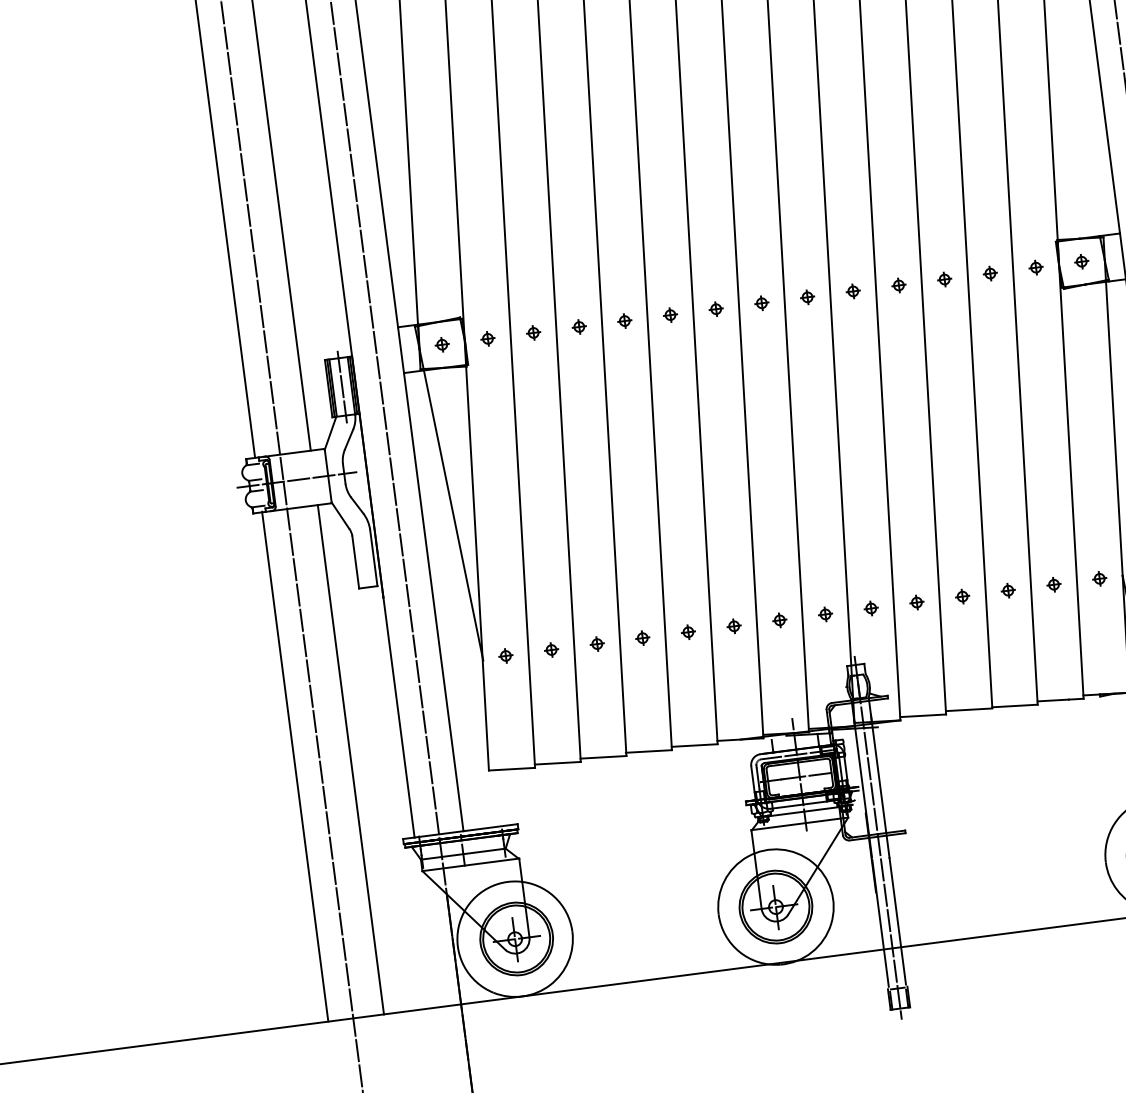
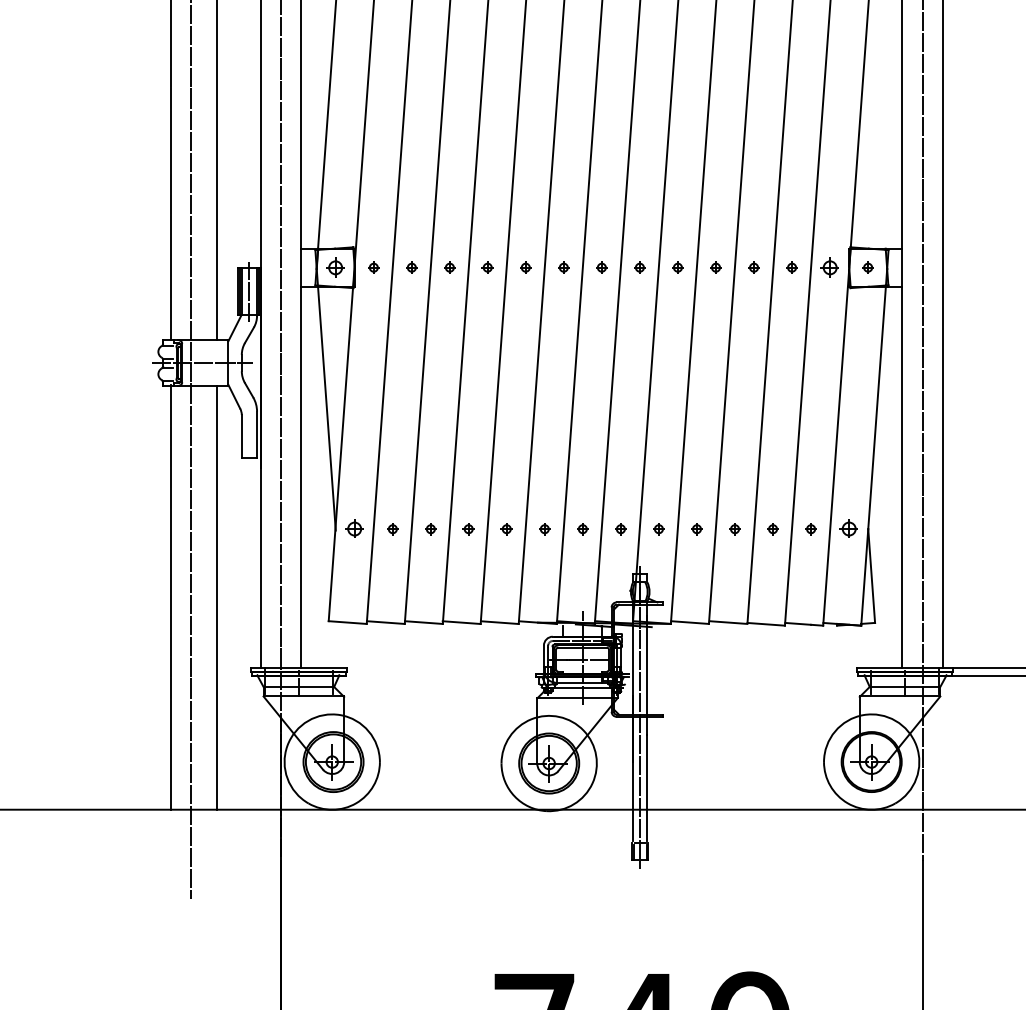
part: (1035, 267) -> (829, 267), size x1.6
part: (441, 344) -> (335, 267), size x1.6
part: (1098, 579) -> (848, 529), size x1.6
part: (505, 656) -> (354, 529), size x1.6

